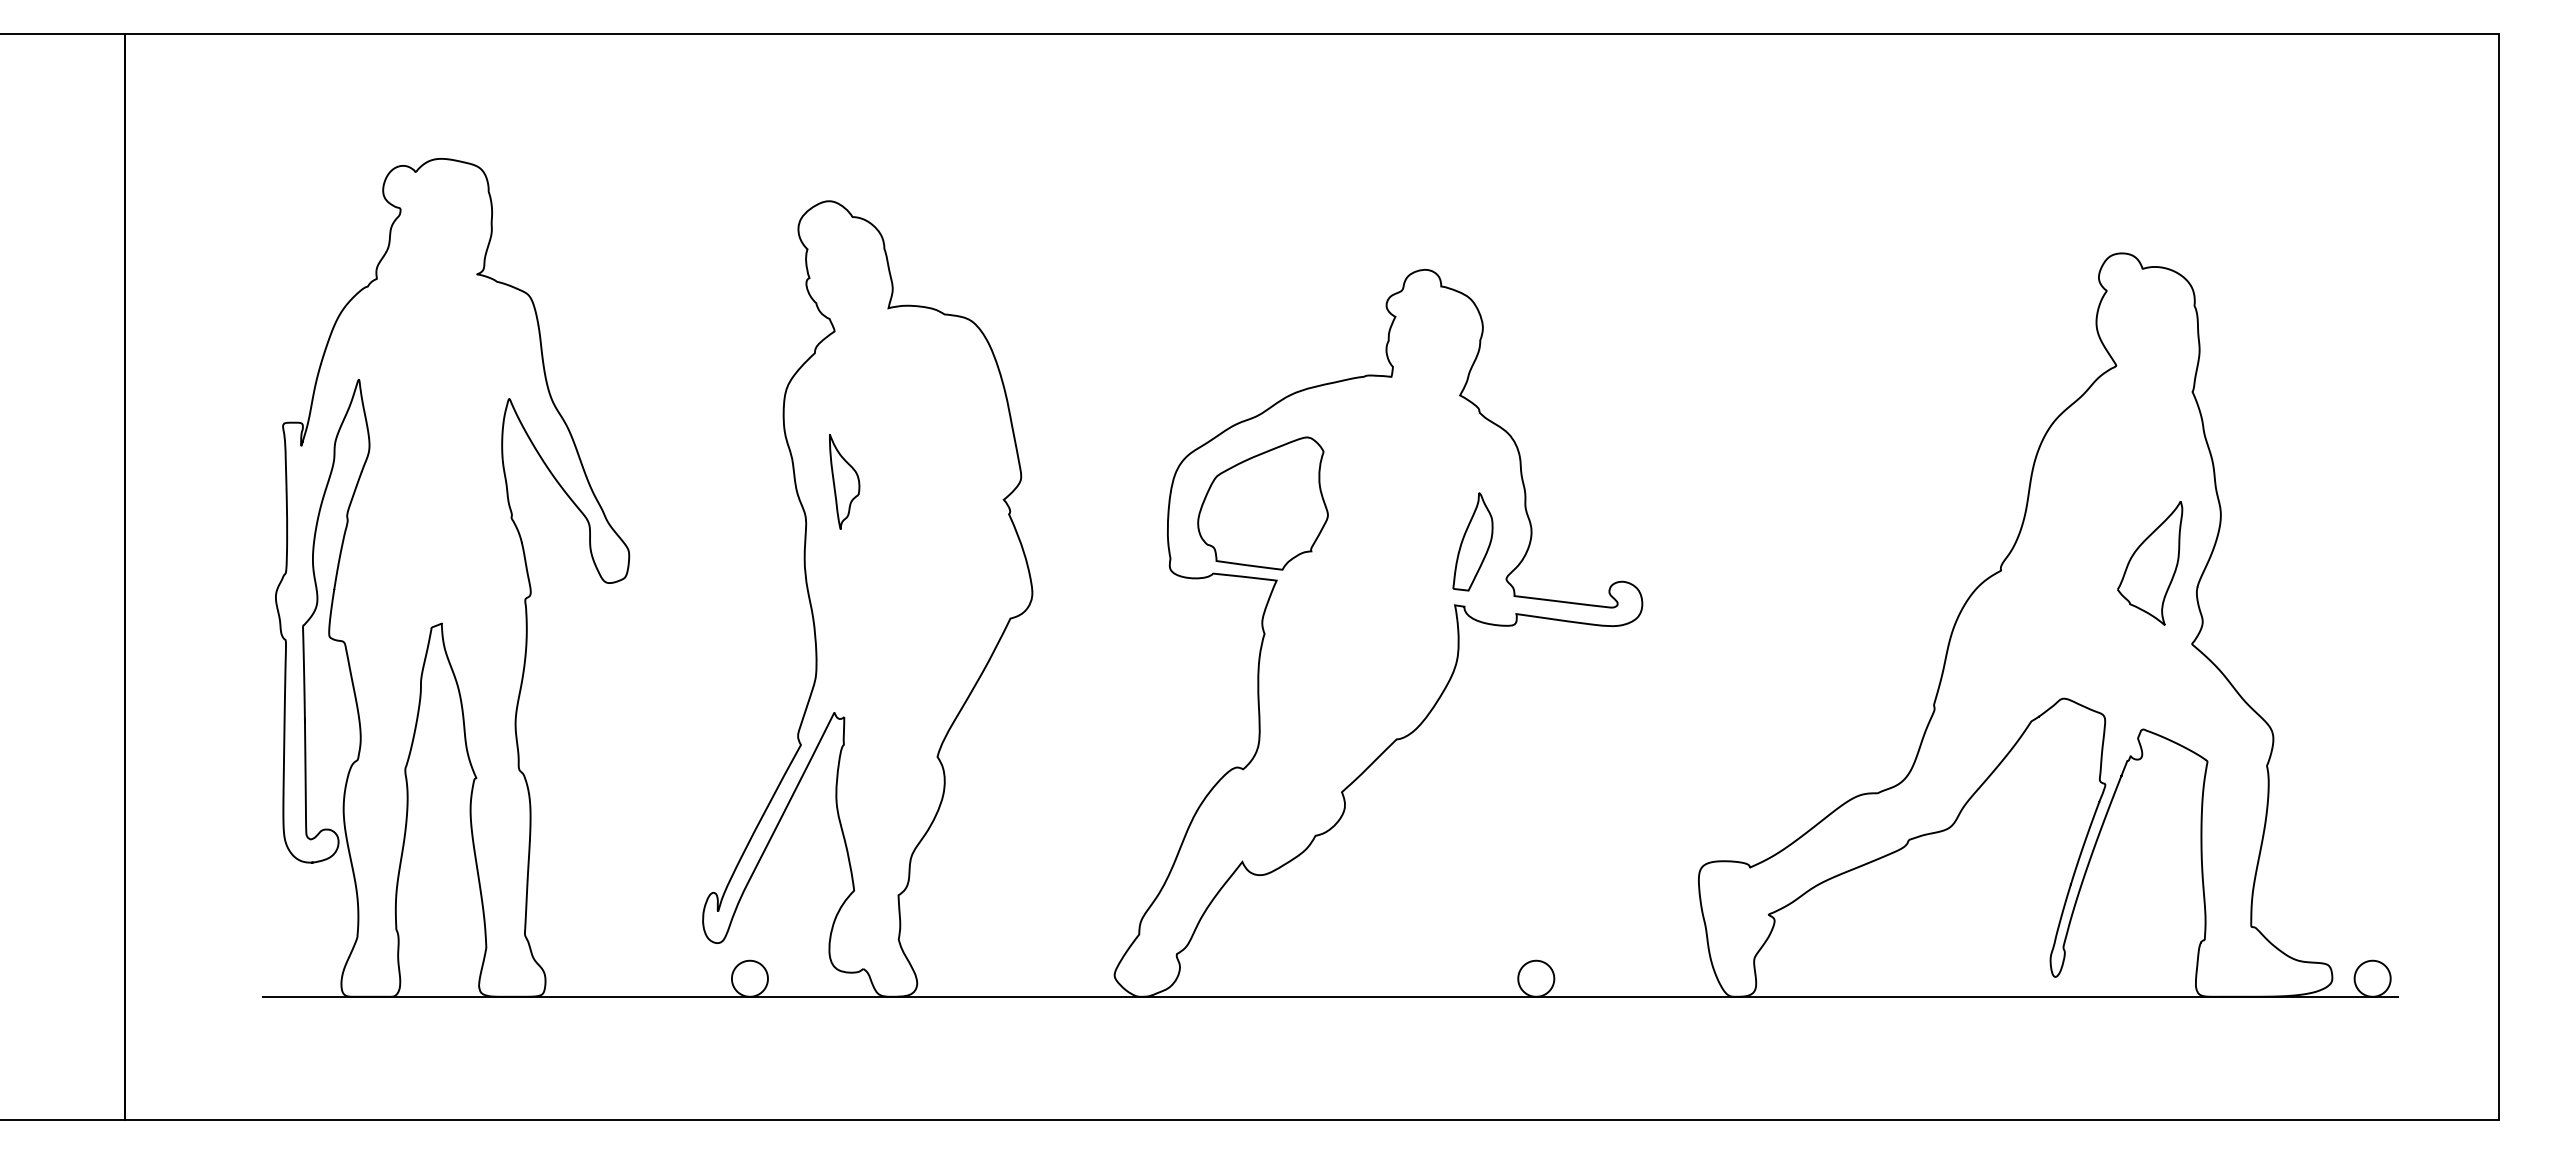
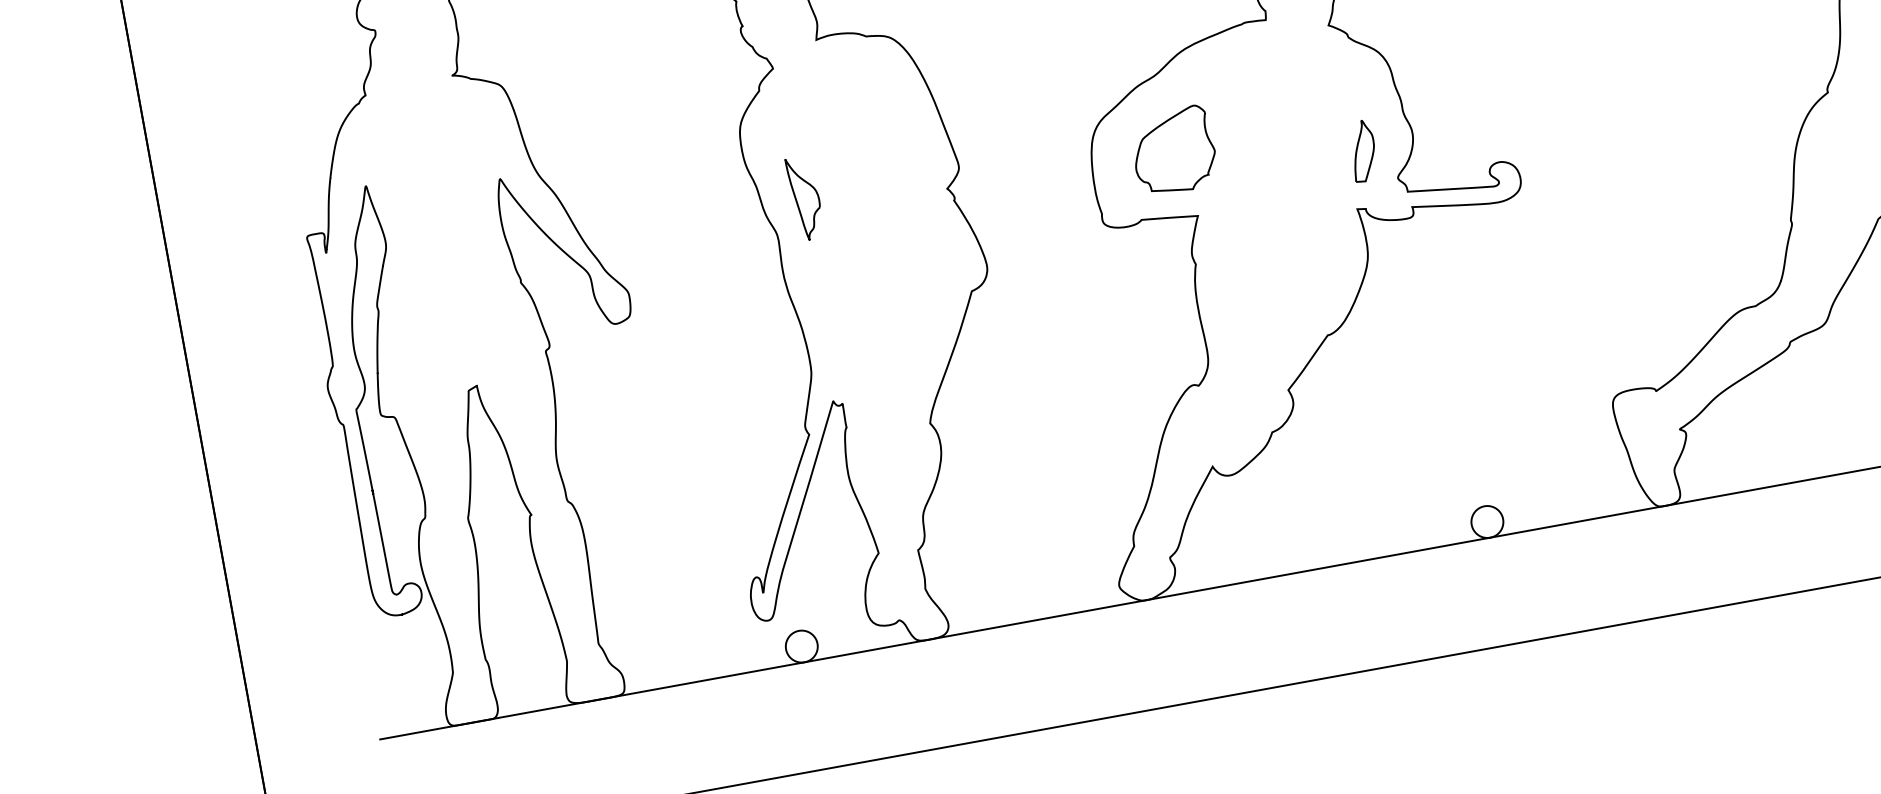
part: (1262, 503) -> (1173, 150), size x0.7
part: (1472, 541) -> (1362, 150), size x0.7

